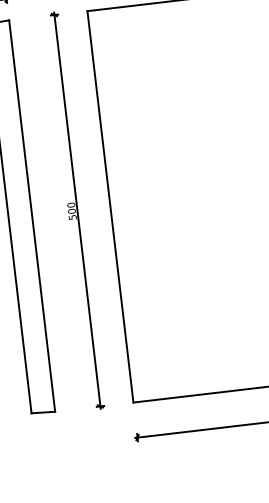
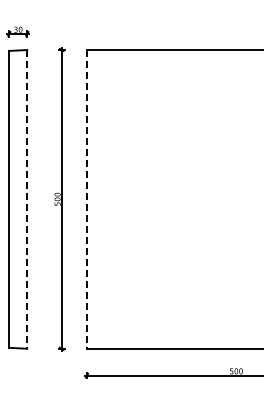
line: (109, 207) -> (86, 199), solid -> dashed
line: (32, 216) -> (27, 199), solid -> dashed

